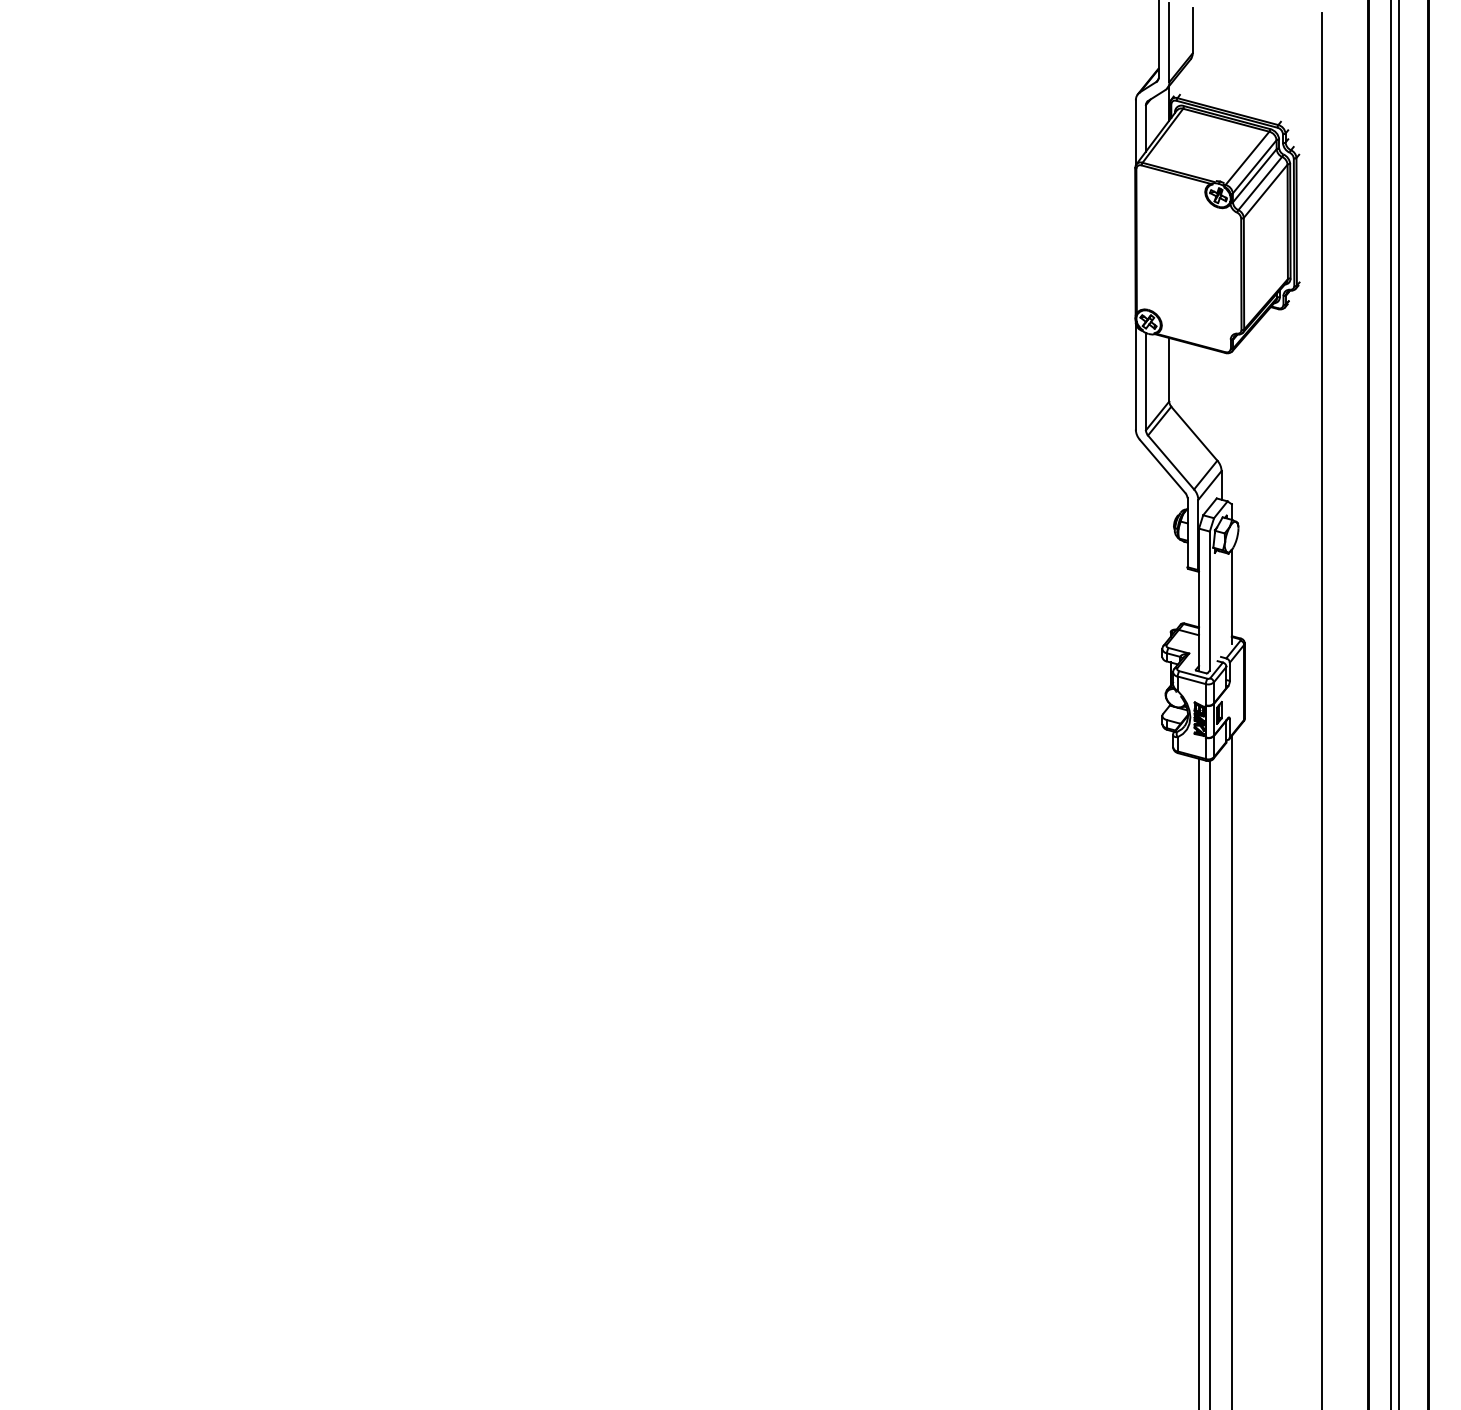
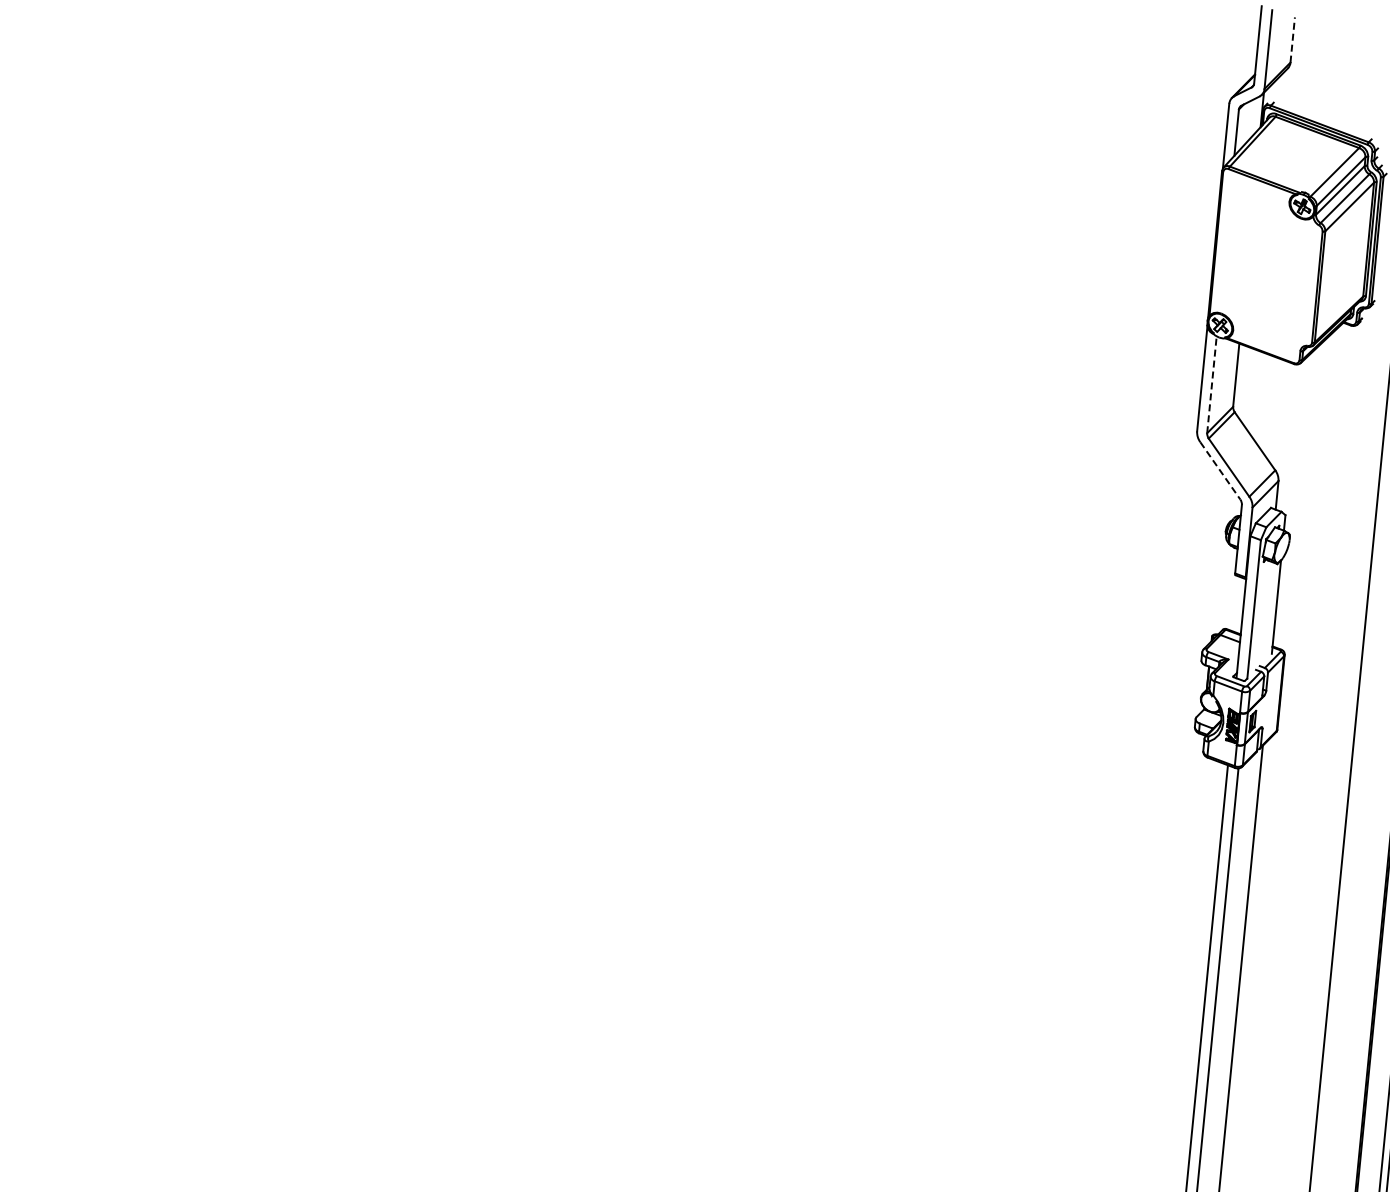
line: (1192, 30) -> (1292, 39), solid -> dashed
line: (1145, 381) -> (1211, 384), solid -> dashed
line: (1162, 466) -> (1220, 470), solid -> dashed

